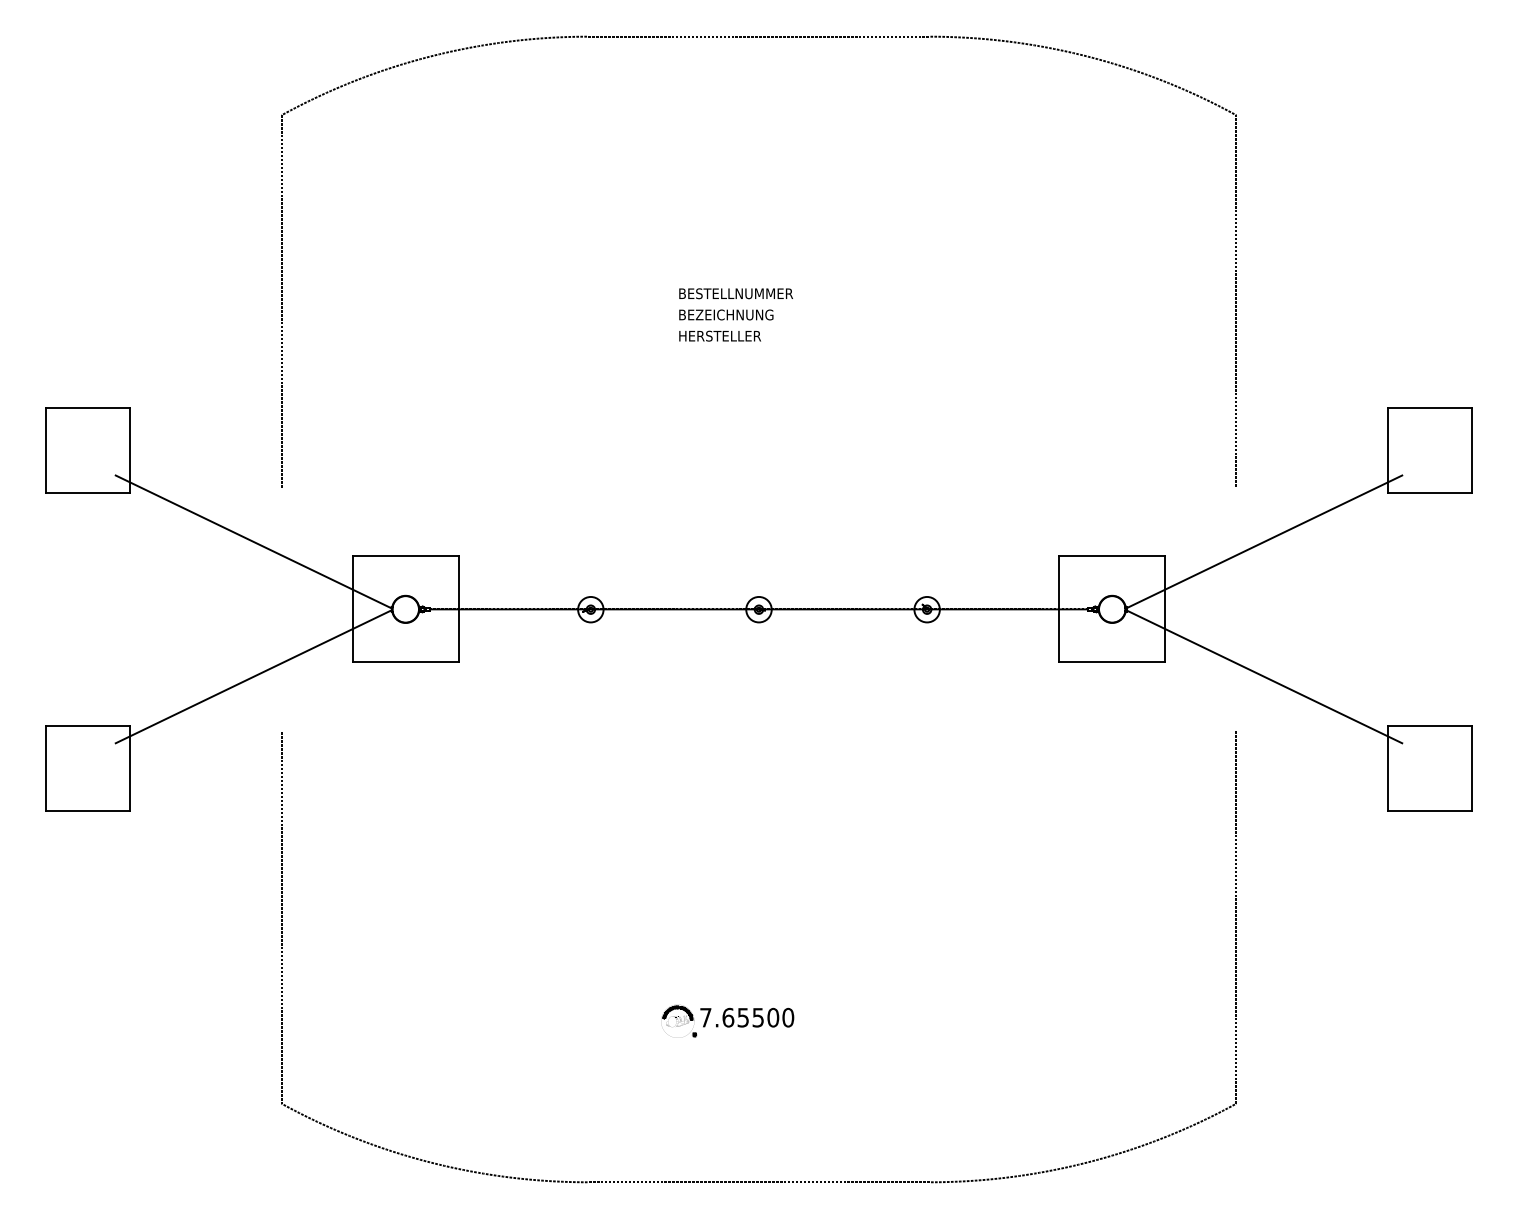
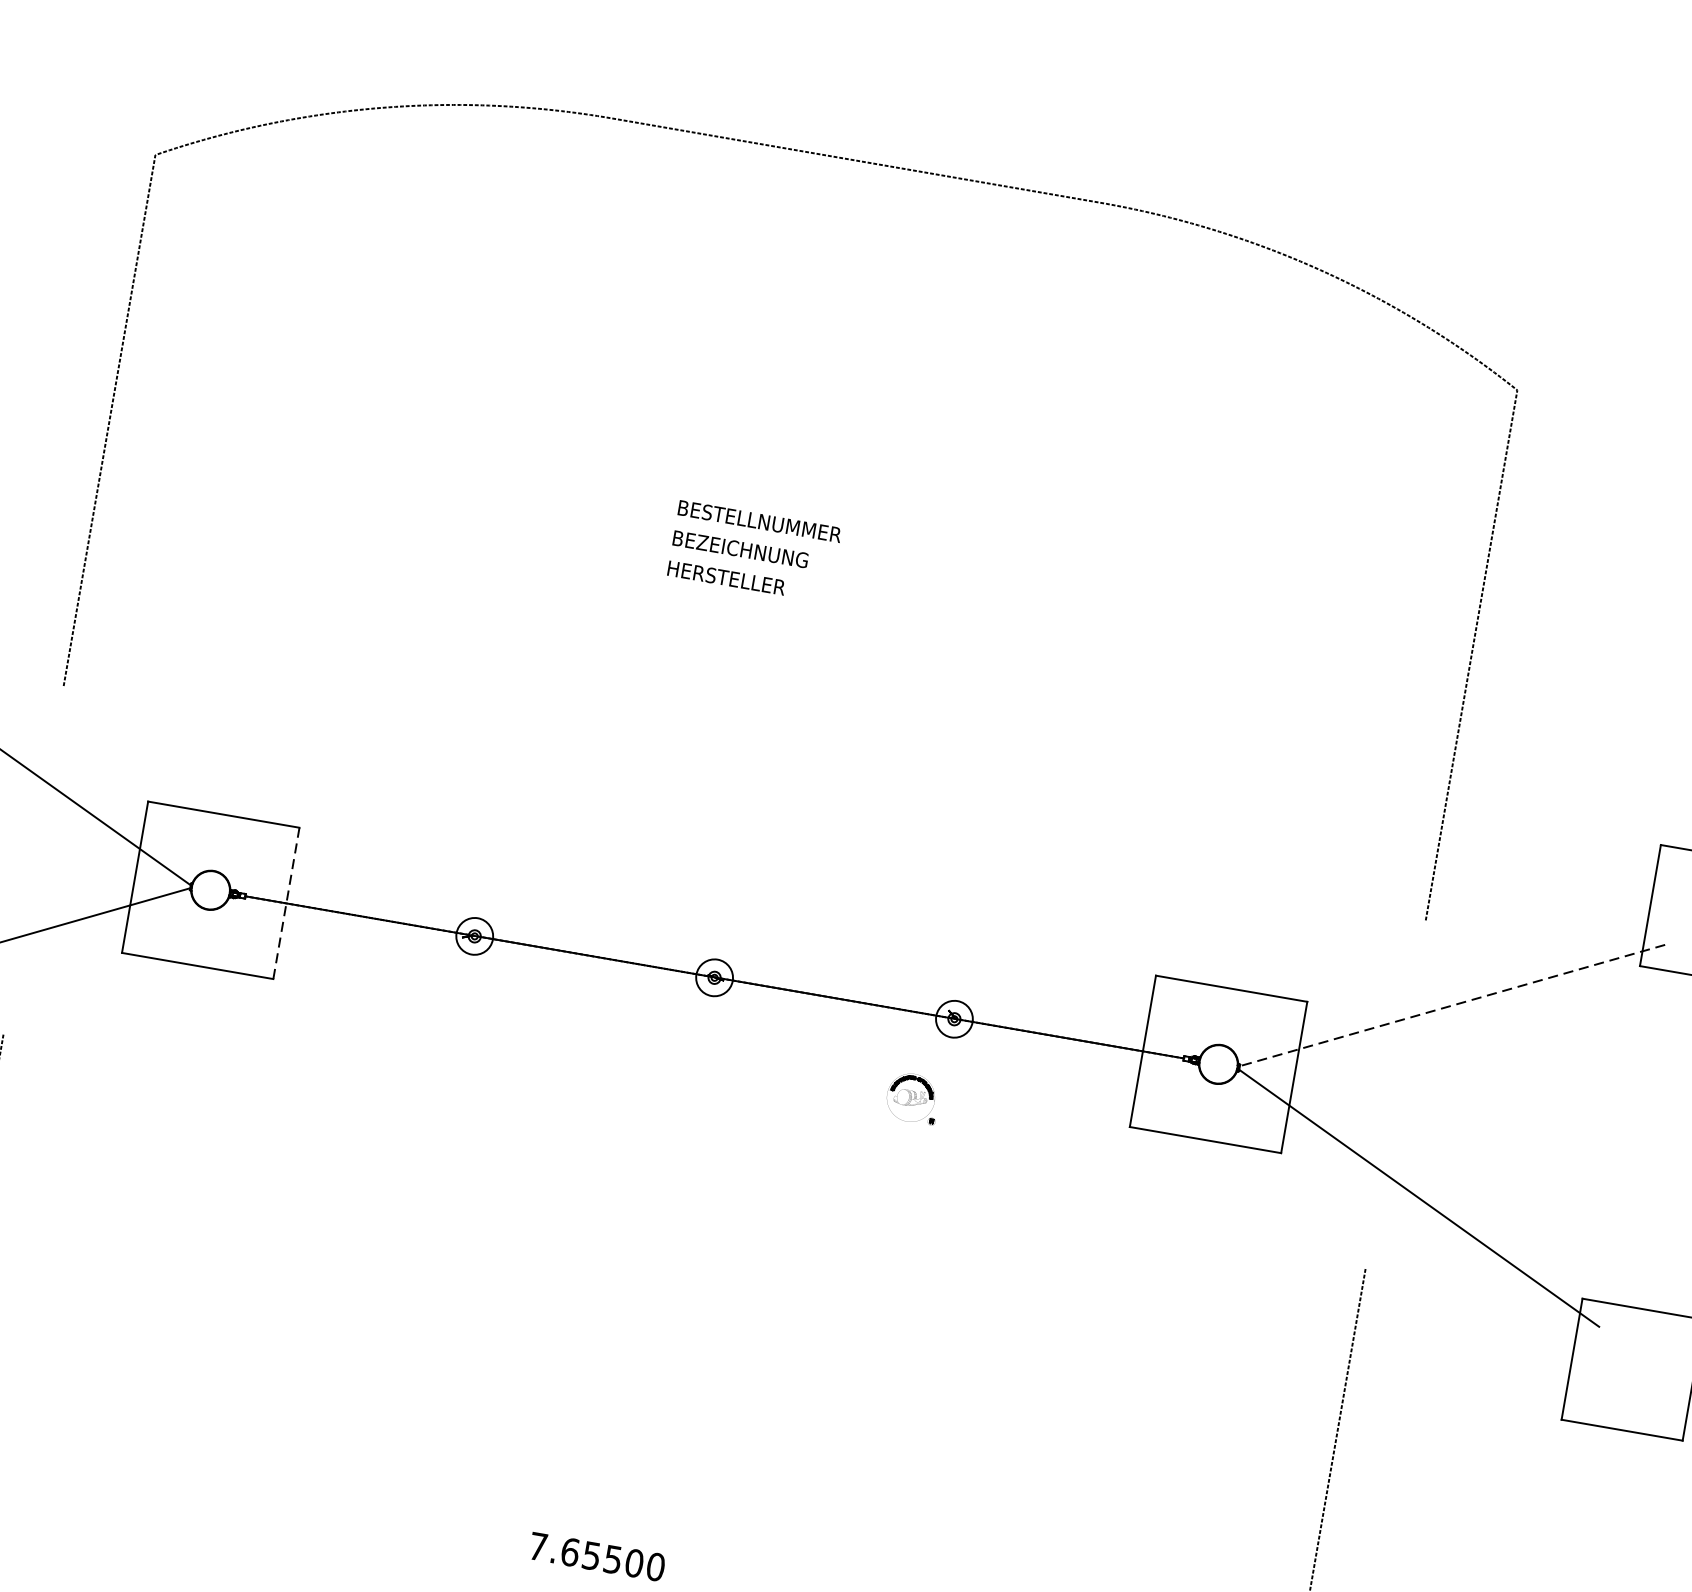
line: (1263, 542) -> (1450, 1006), solid -> dashed
line: (458, 609) -> (286, 903), solid -> dashed
part: (679, 1021) -> (913, 1098), moved

